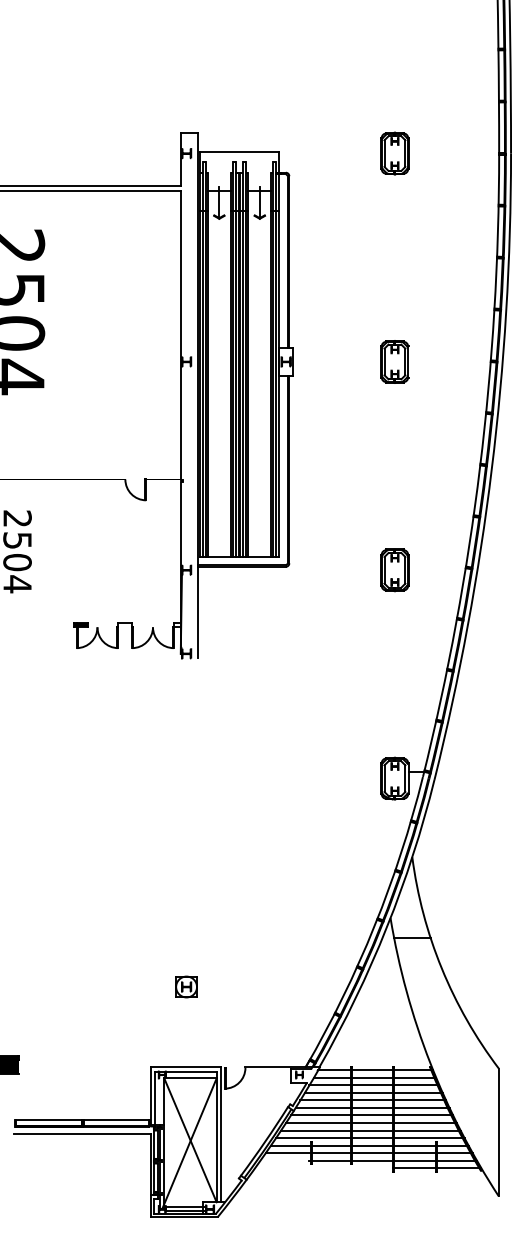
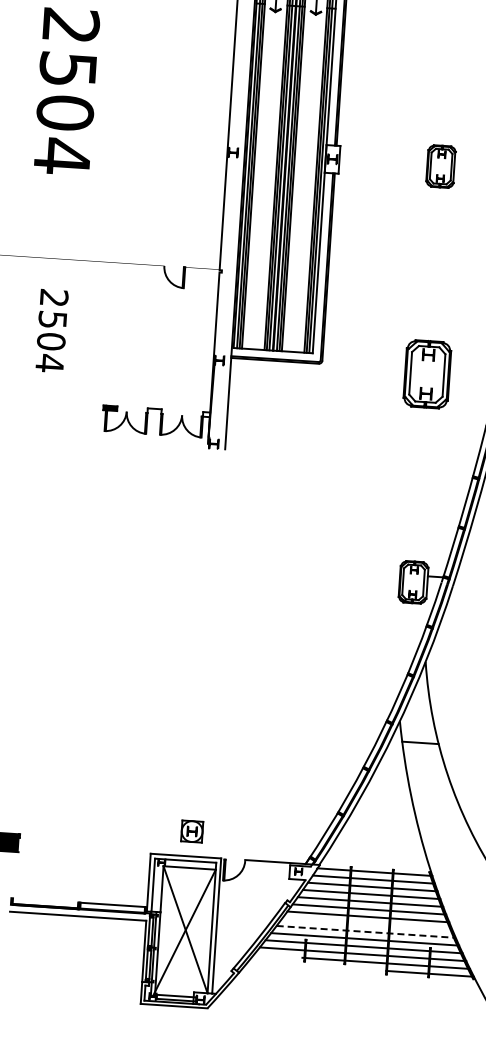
part: (394, 570) -> (426, 374), size x1.6
part: (186, 986) -> (192, 831), moved
line: (48, 1120) -> (45, 900), removed
line: (371, 1123) -> (367, 924), removed
line: (370, 1130) -> (365, 931), solid -> dashed

